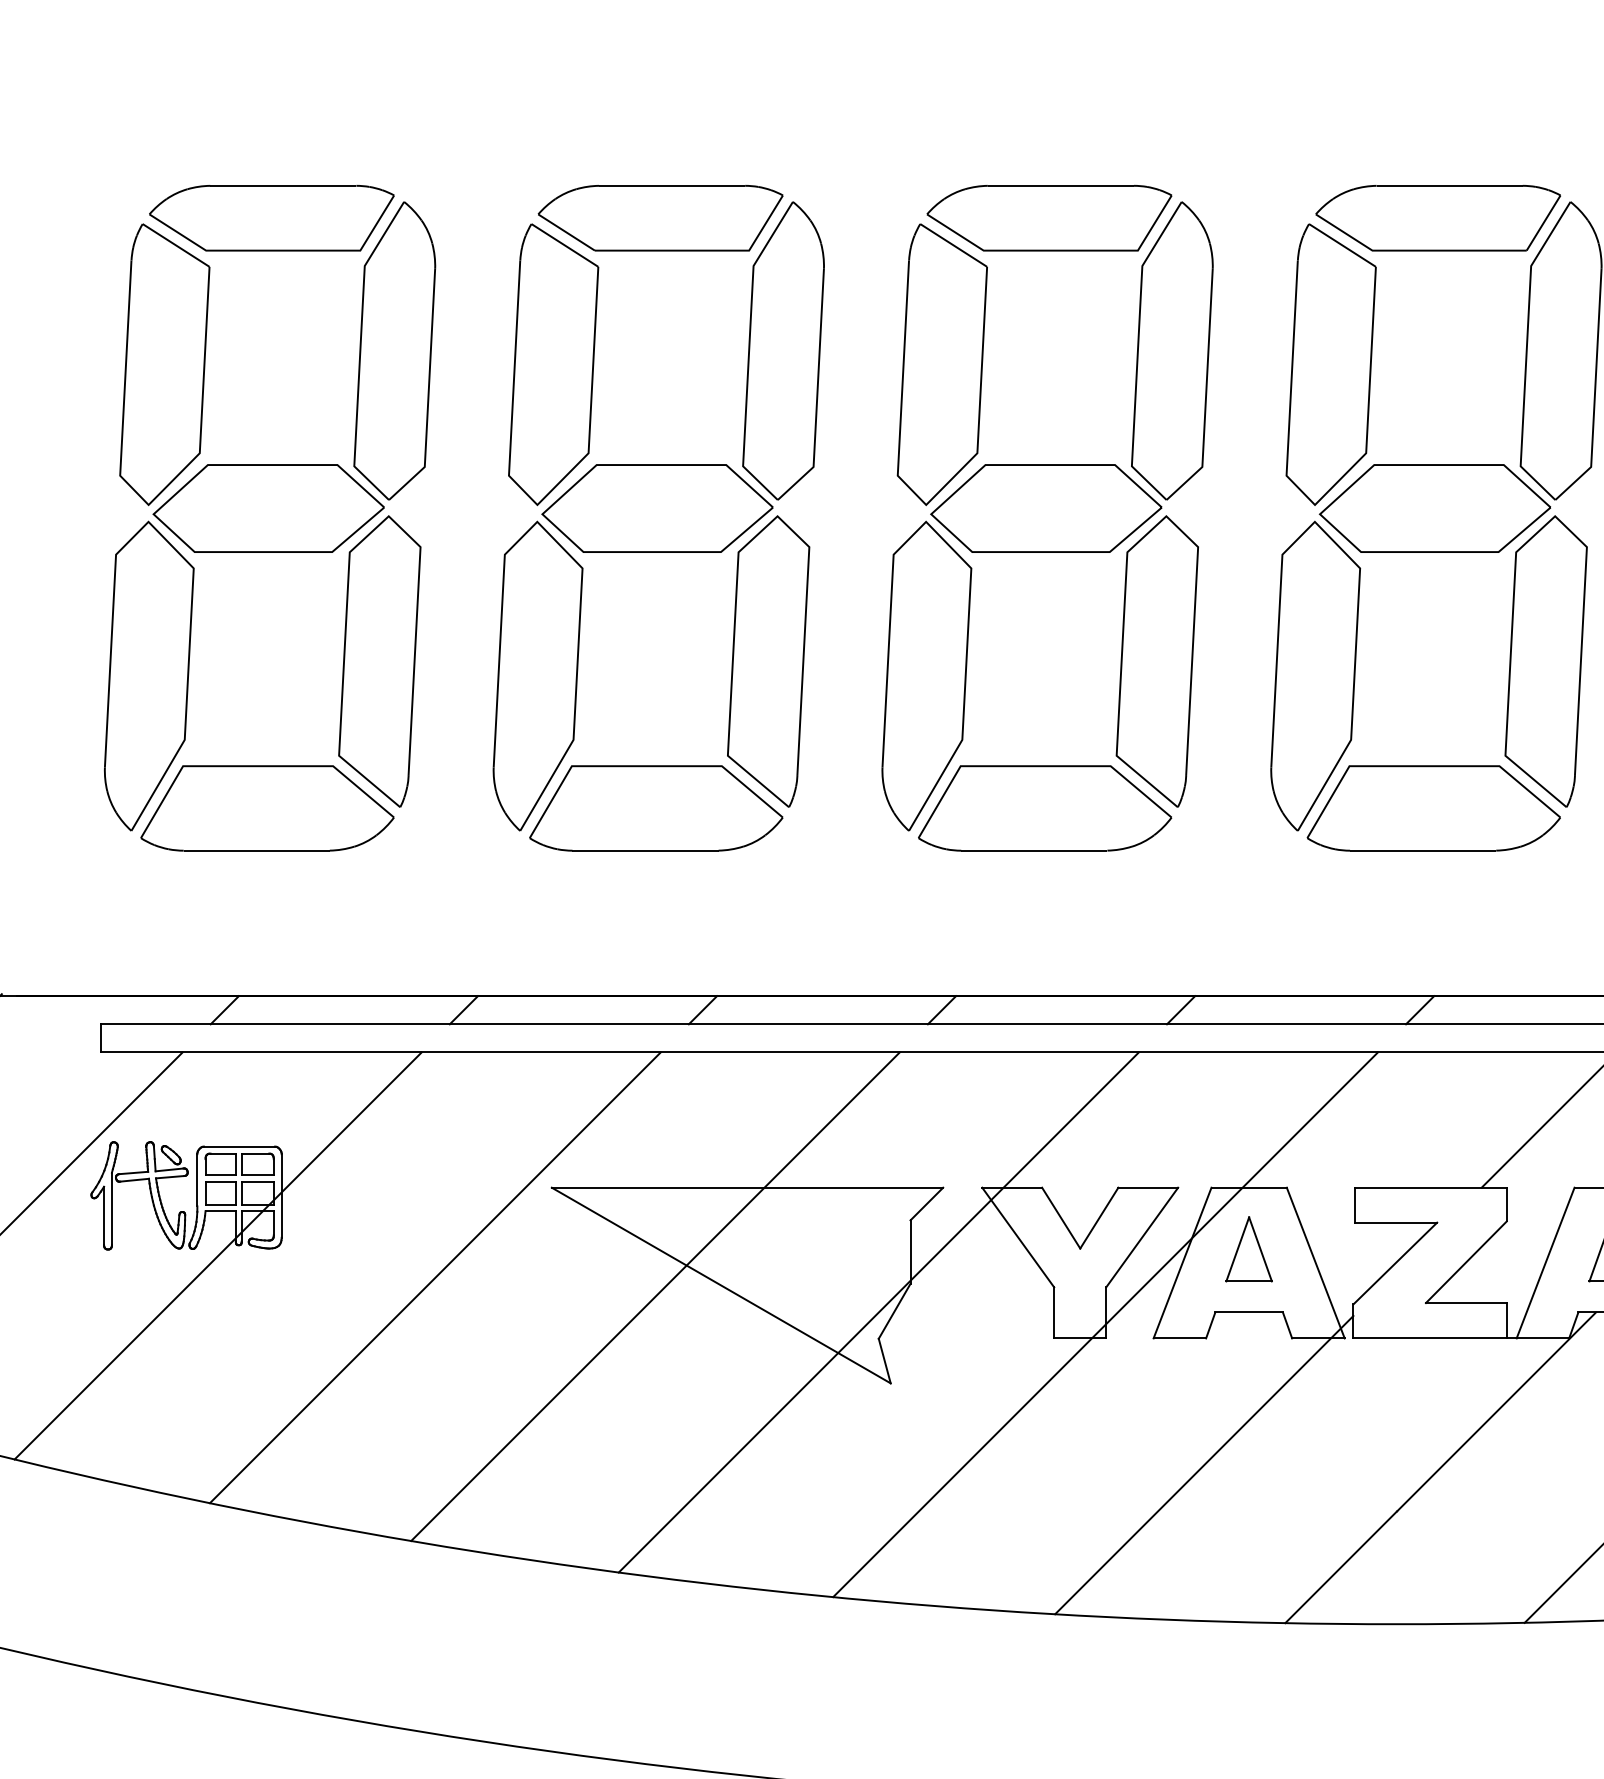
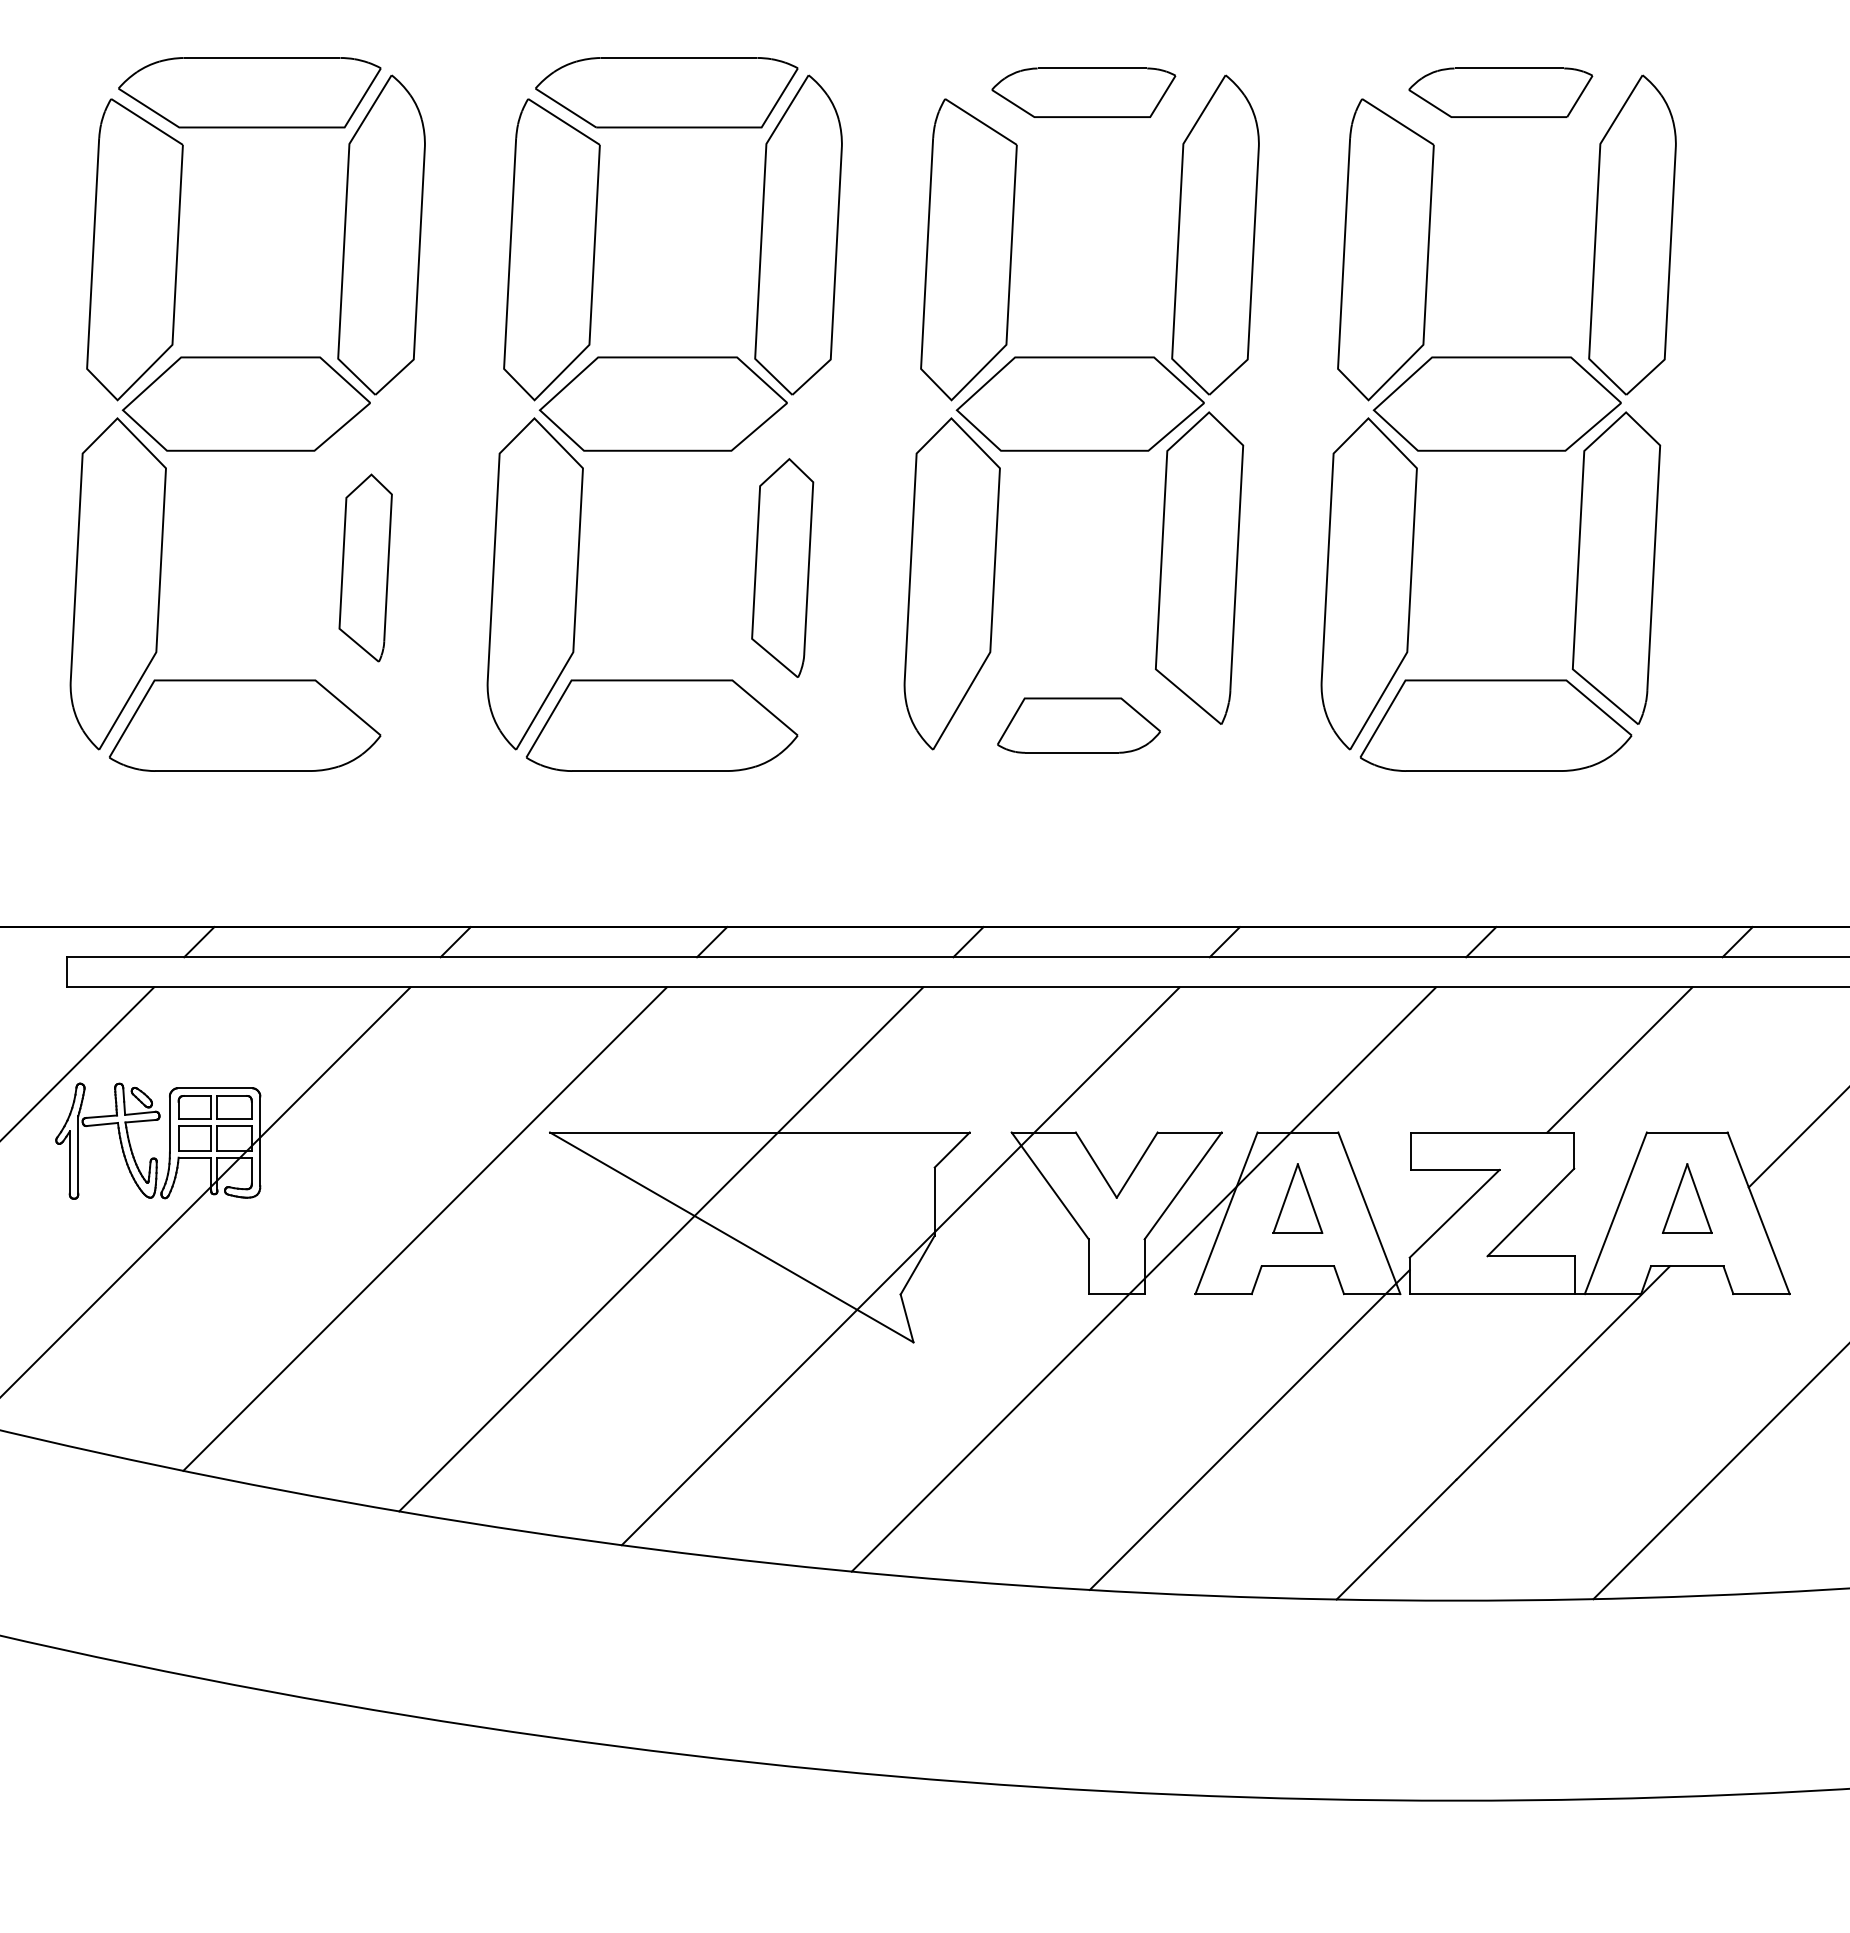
part: (1049, 218) -> (1083, 92), size x0.7
part: (1438, 218) -> (1500, 92), size x0.7
part: (379, 660) -> (365, 567), size x0.6
part: (768, 660) -> (782, 567), size x0.7
part: (1044, 808) -> (1078, 725), size x0.6

